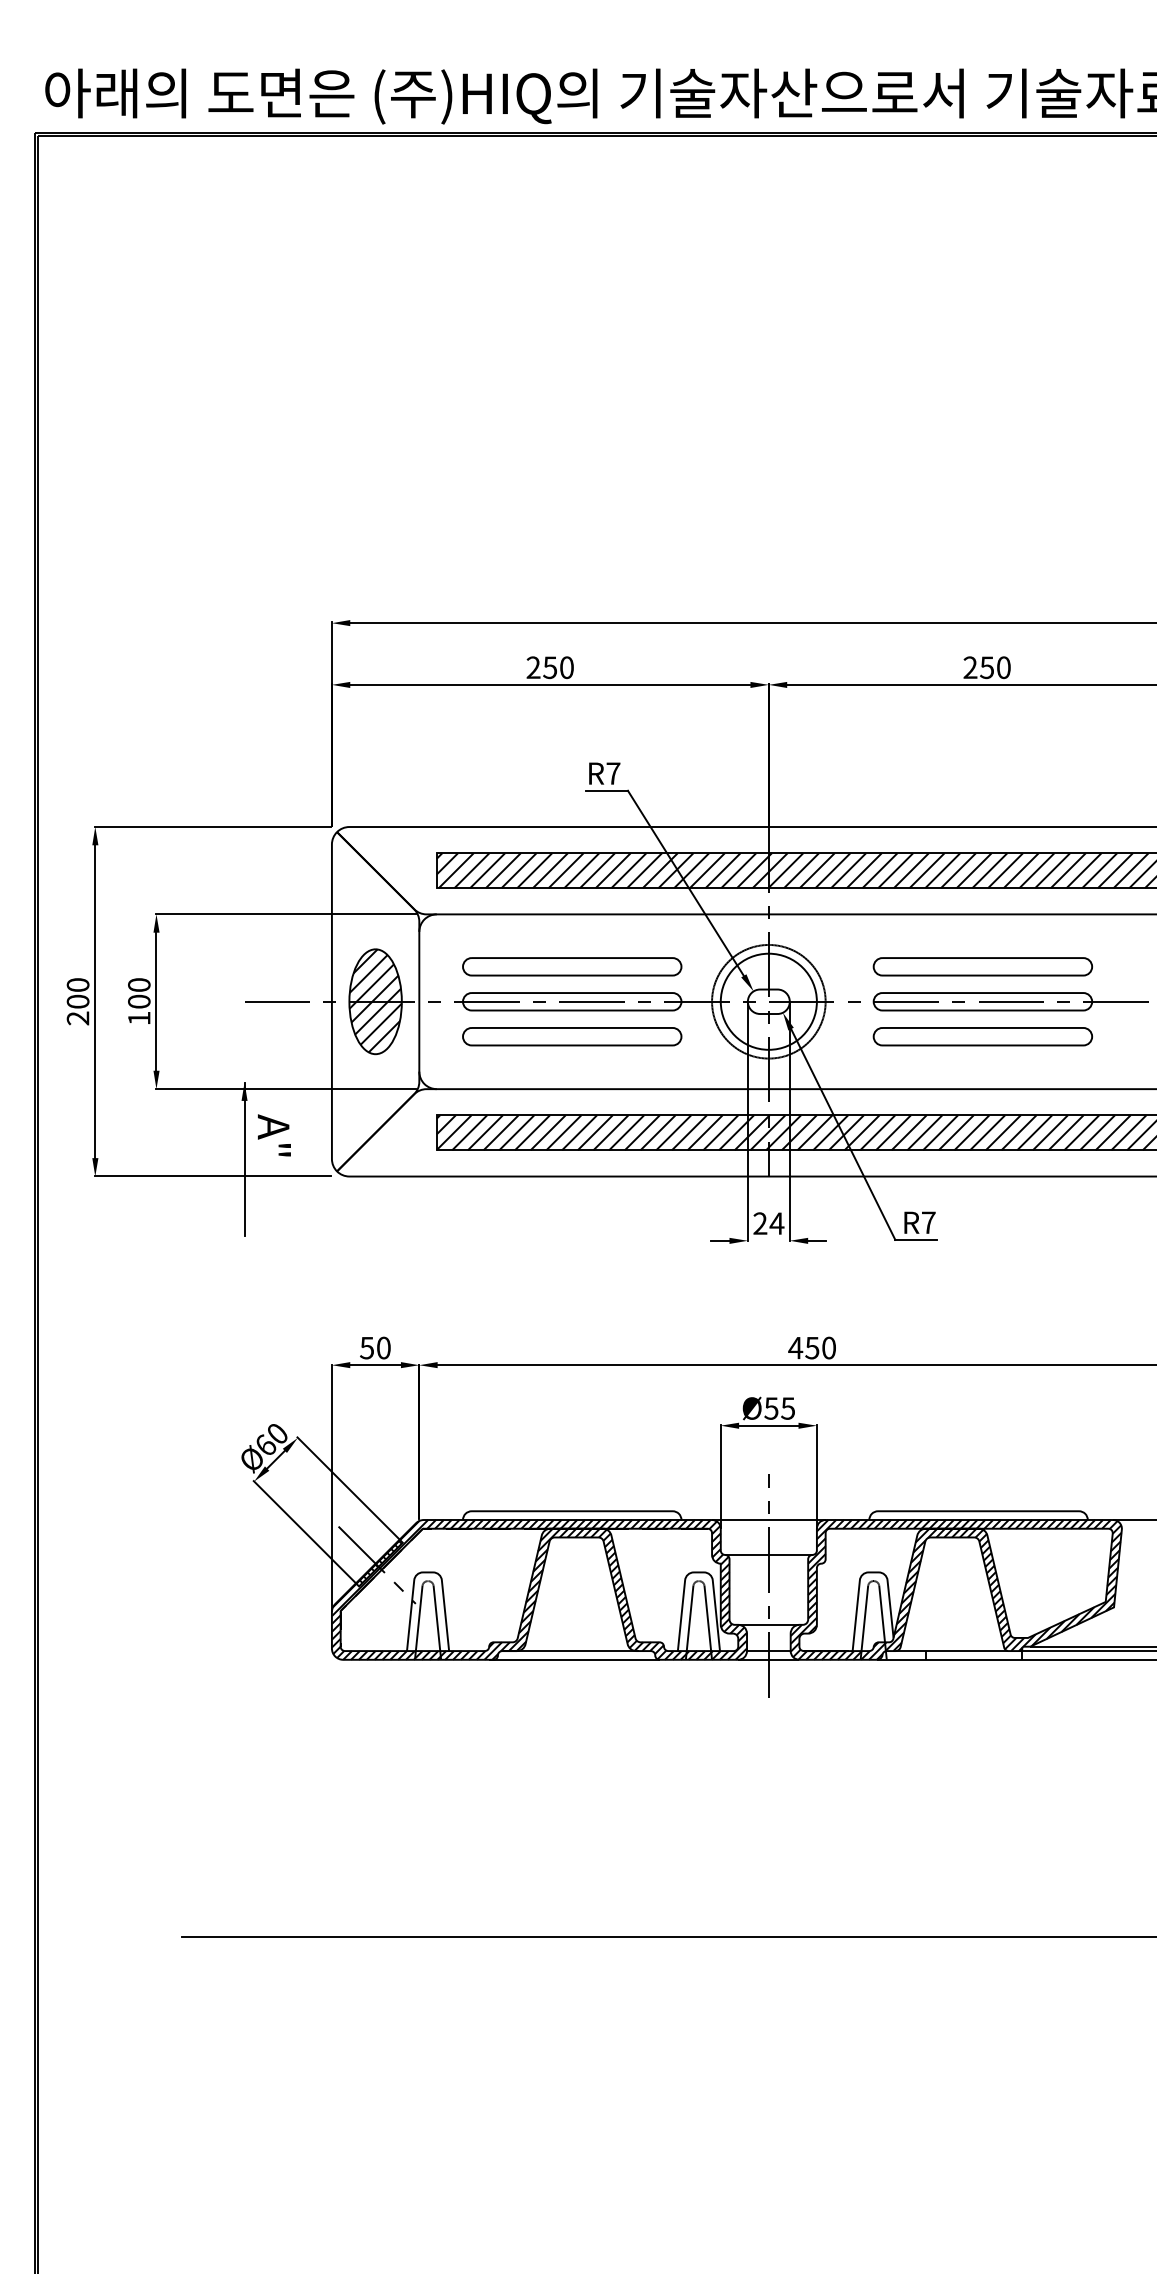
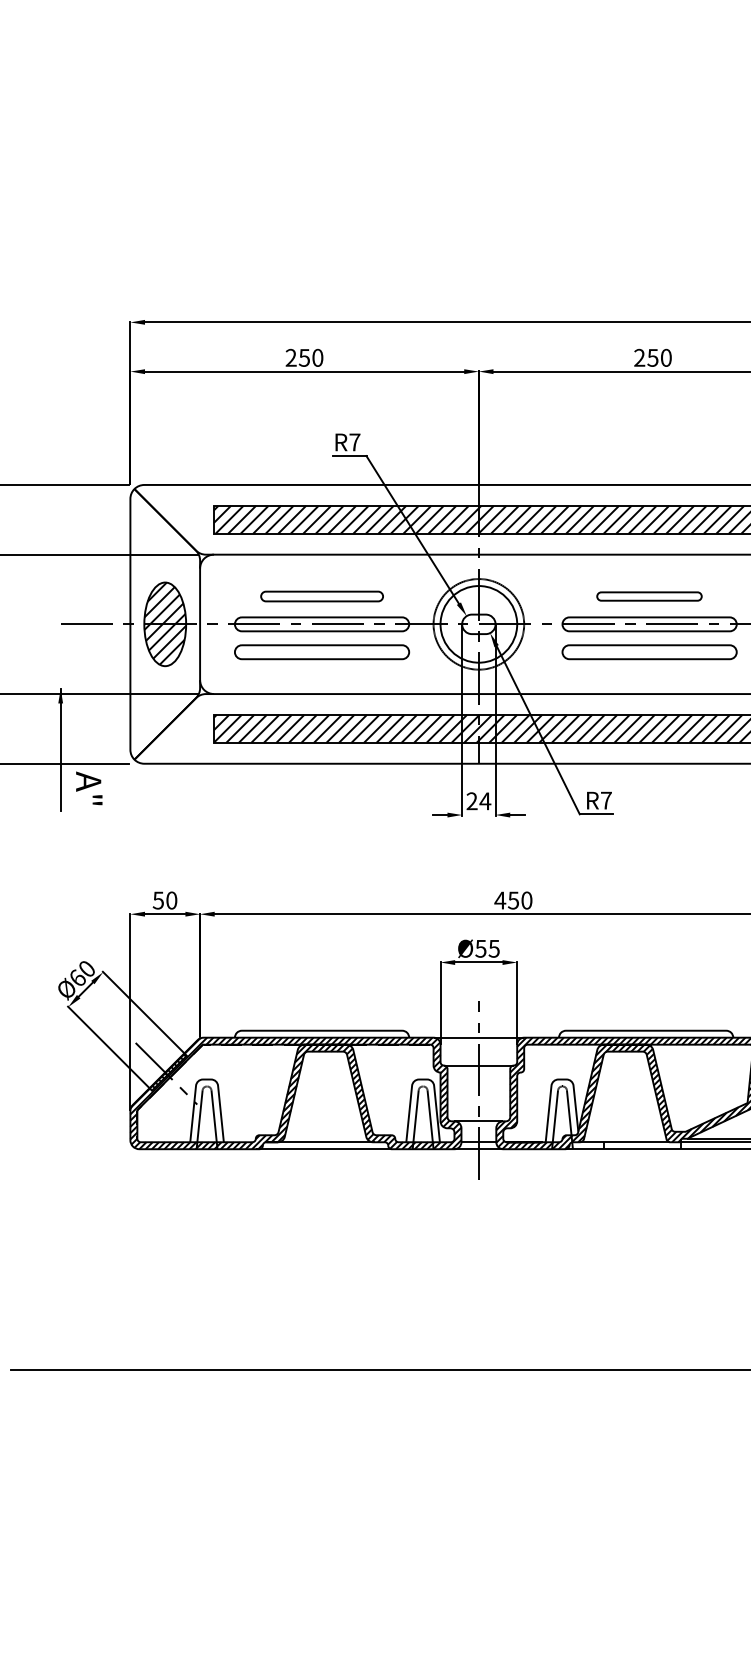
part: (572, 966) -> (322, 596), size x0.7
part: (982, 966) -> (649, 596), size x0.6
text: (274, 1135) -> (89, 788), moved

